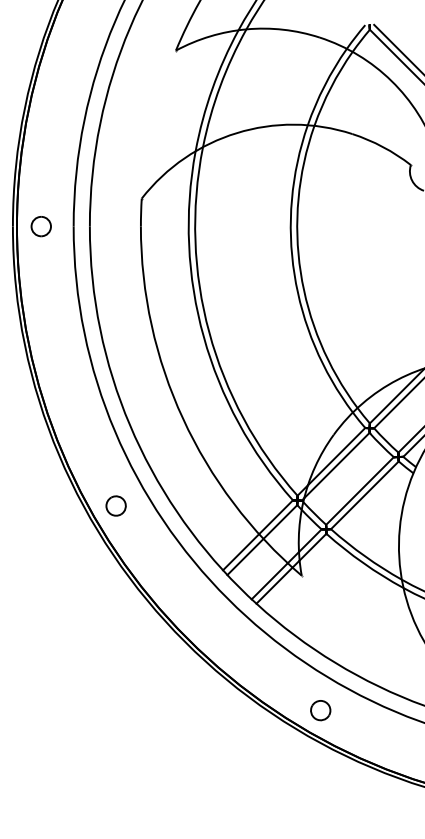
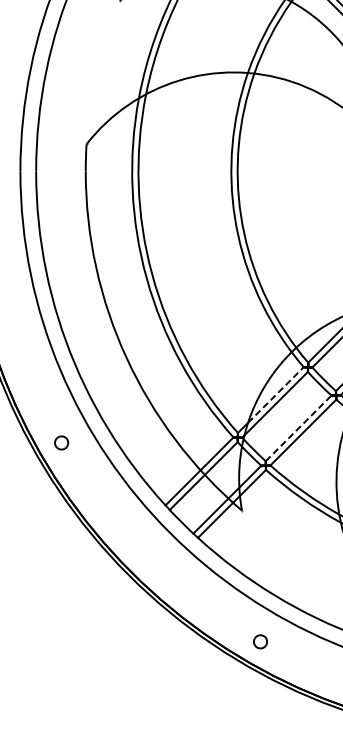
line: (336, 456) -> (275, 394), solid -> dashed
line: (360, 491) -> (299, 428), solid -> dashed
part: (115, 505) -> (61, 442), size x0.7
part: (320, 710) -> (260, 641), size x0.7

